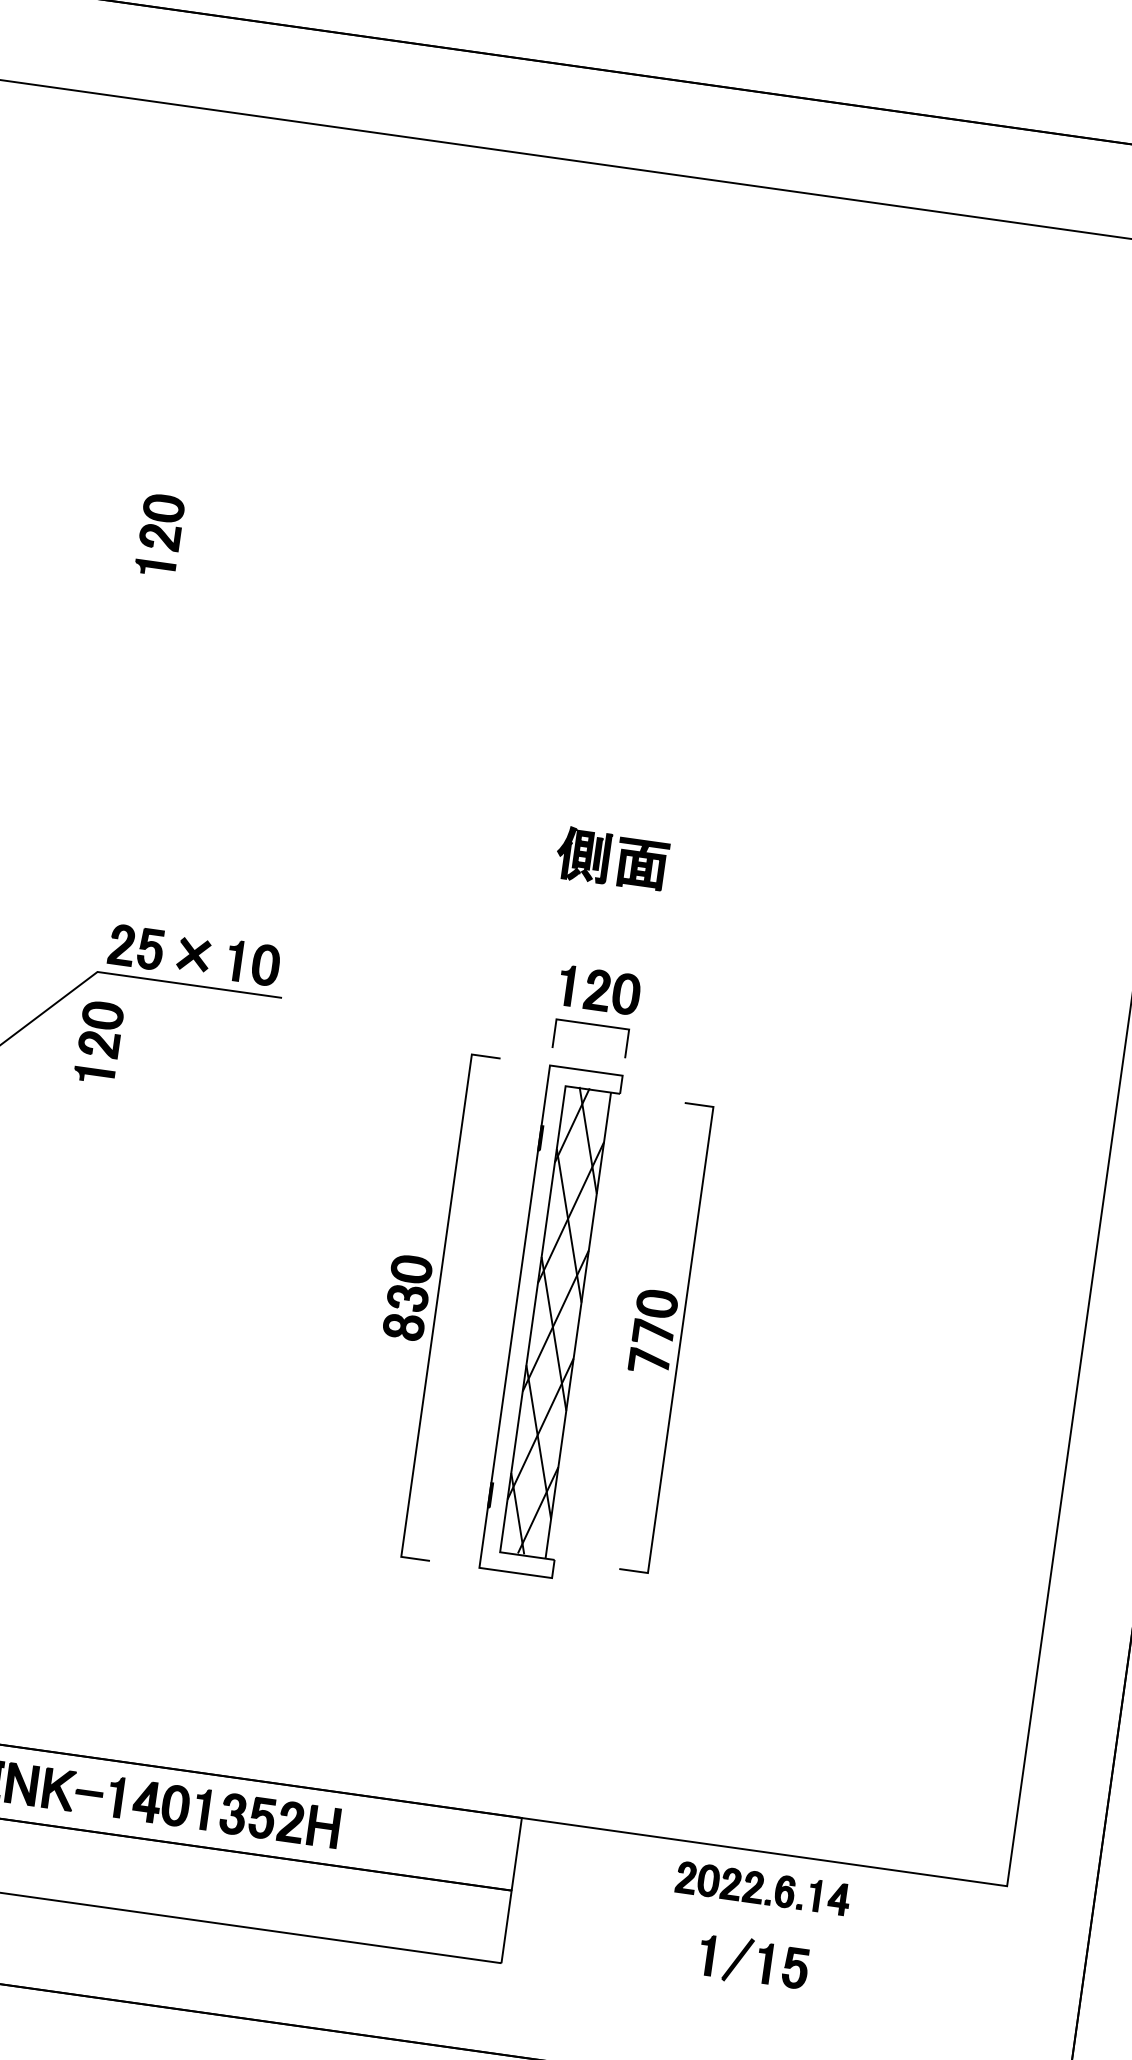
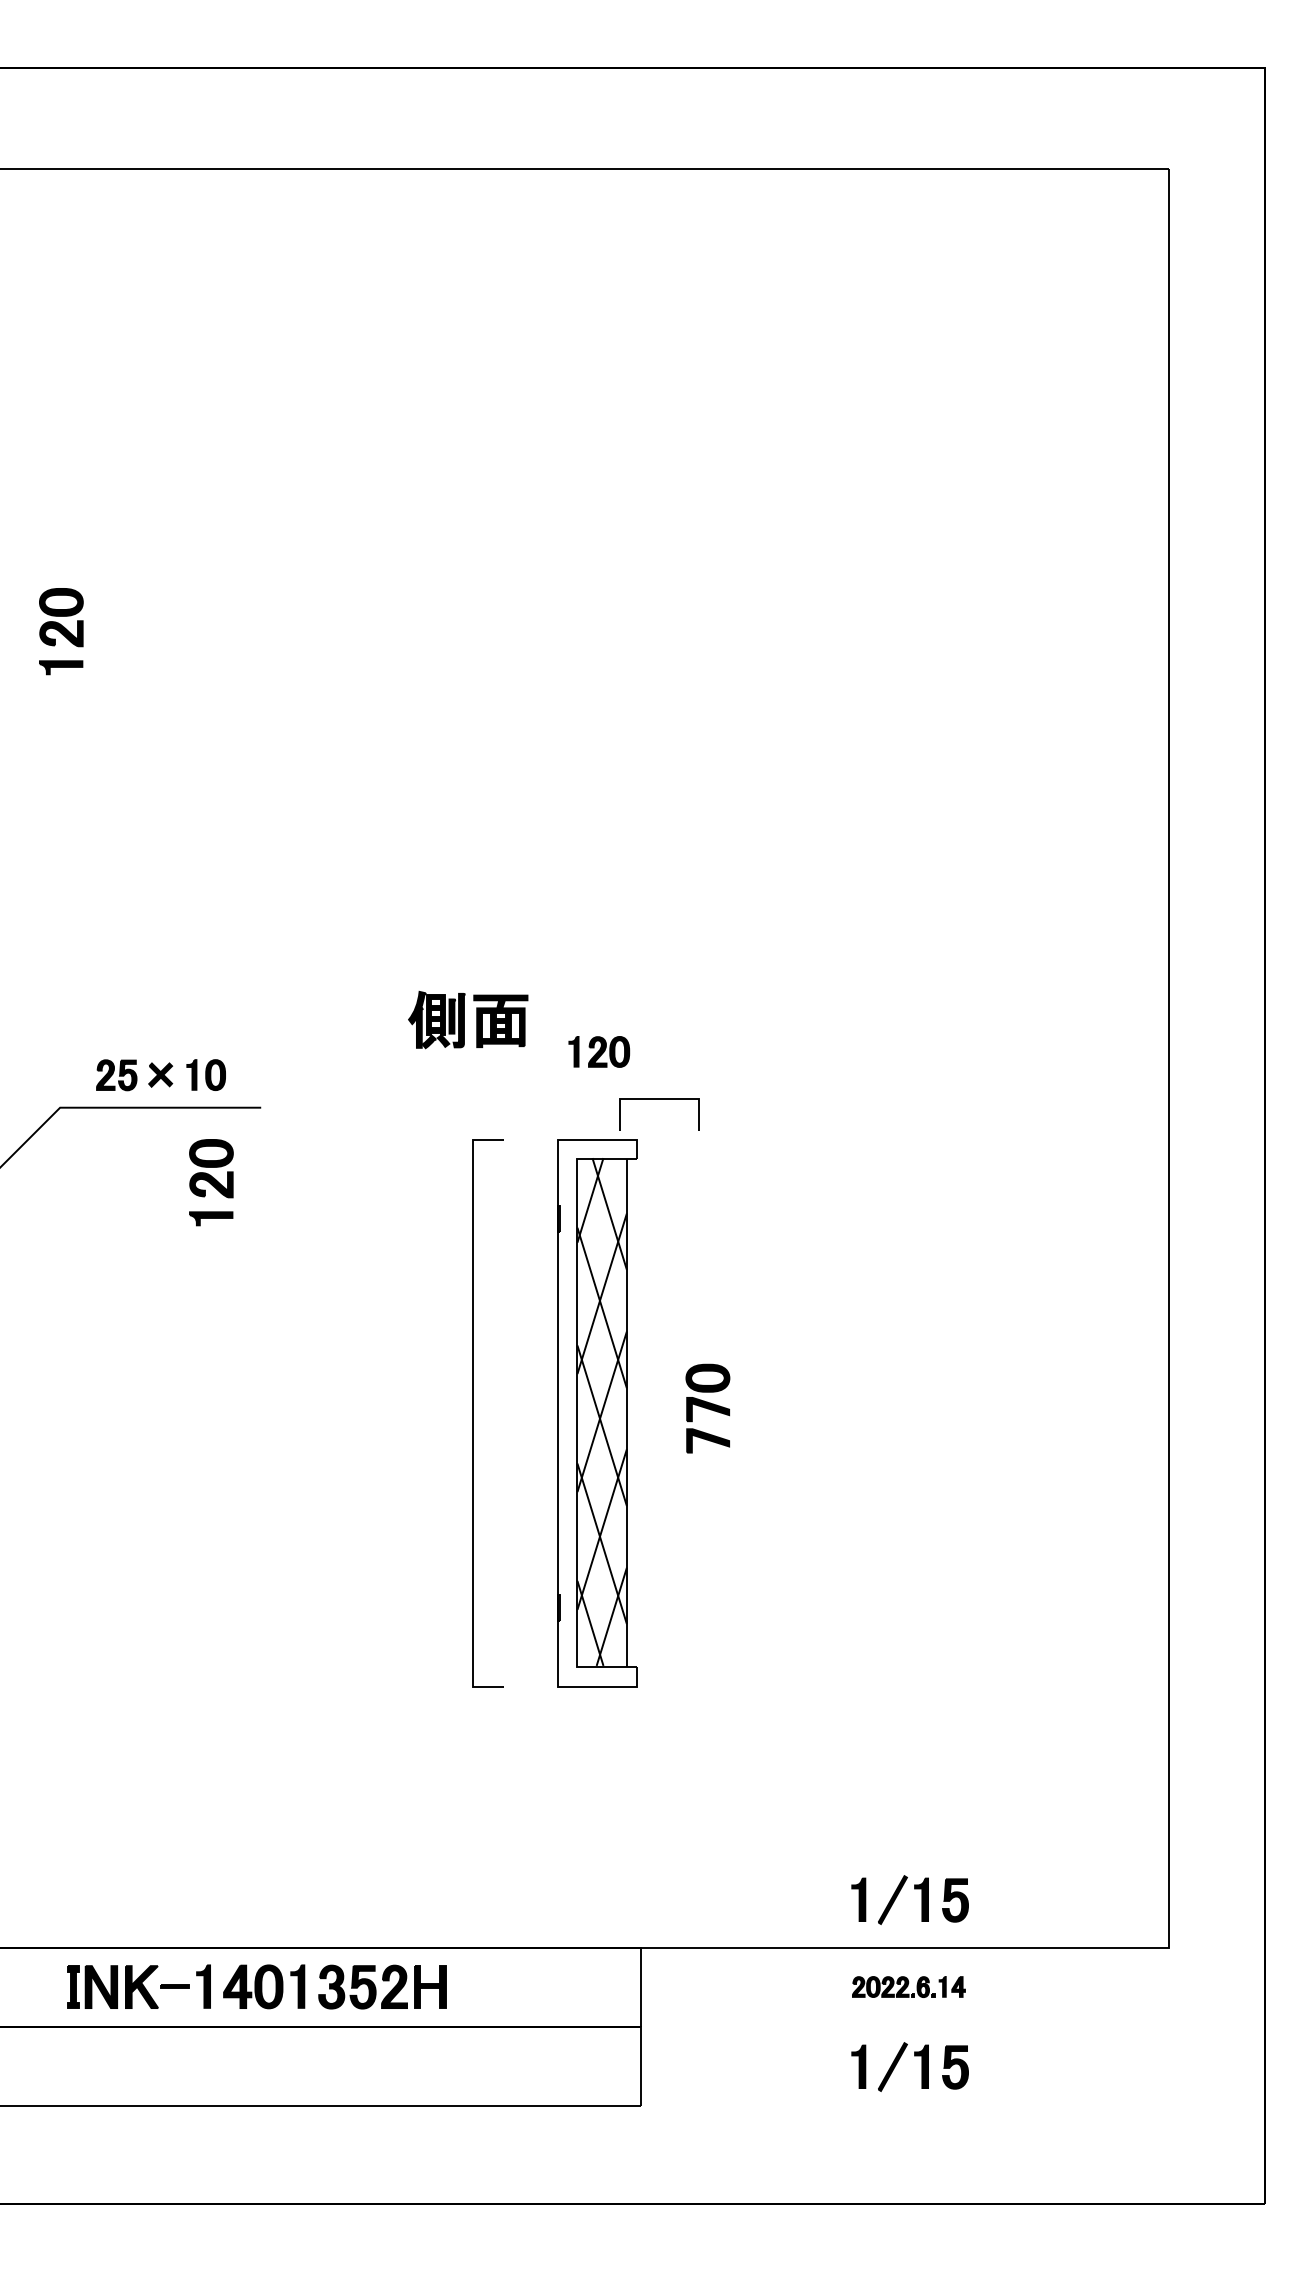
part: (612, 858) -> (468, 1019), moved
part: (193, 954) -> (160, 1074), size x0.7
part: (598, 989) -> (598, 1051), size x0.7
line: (593, 1024) -> (659, 1099), moved
part: (99, 1042) -> (211, 1182), moved
part: (407, 1297) -> (440, 1408), removed
line: (680, 1339) -> (738, 1412), removed
part: (780, 1799) -> (914, 1889), added
part: (762, 1887) -> (908, 1986), size x0.6

